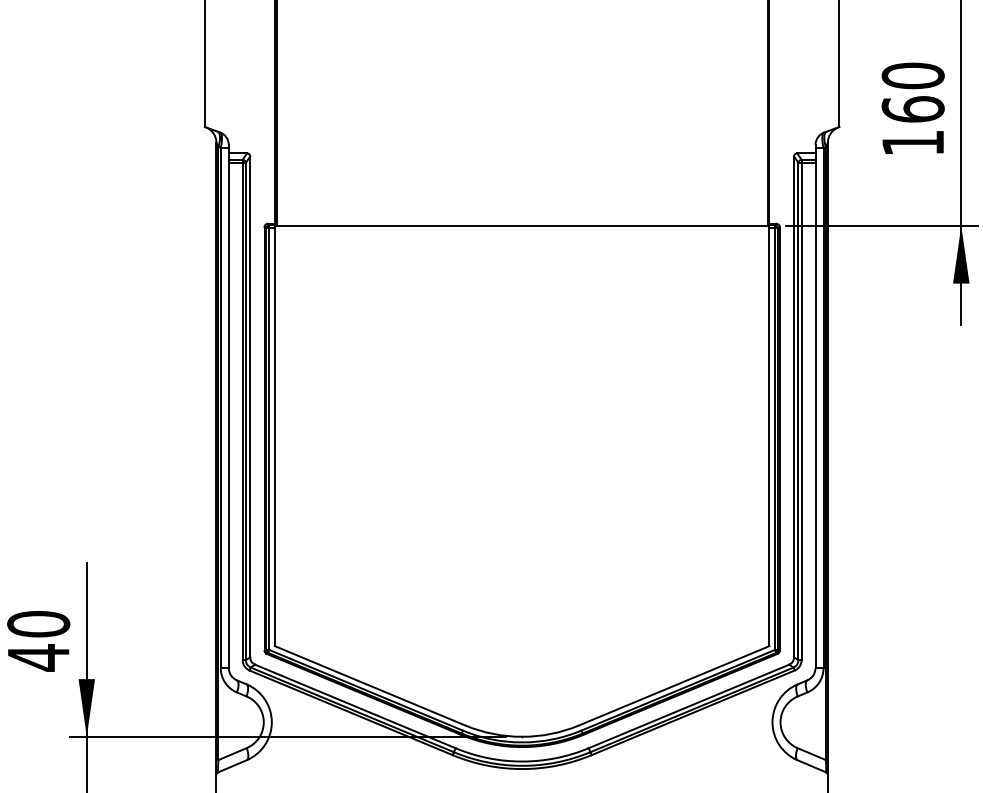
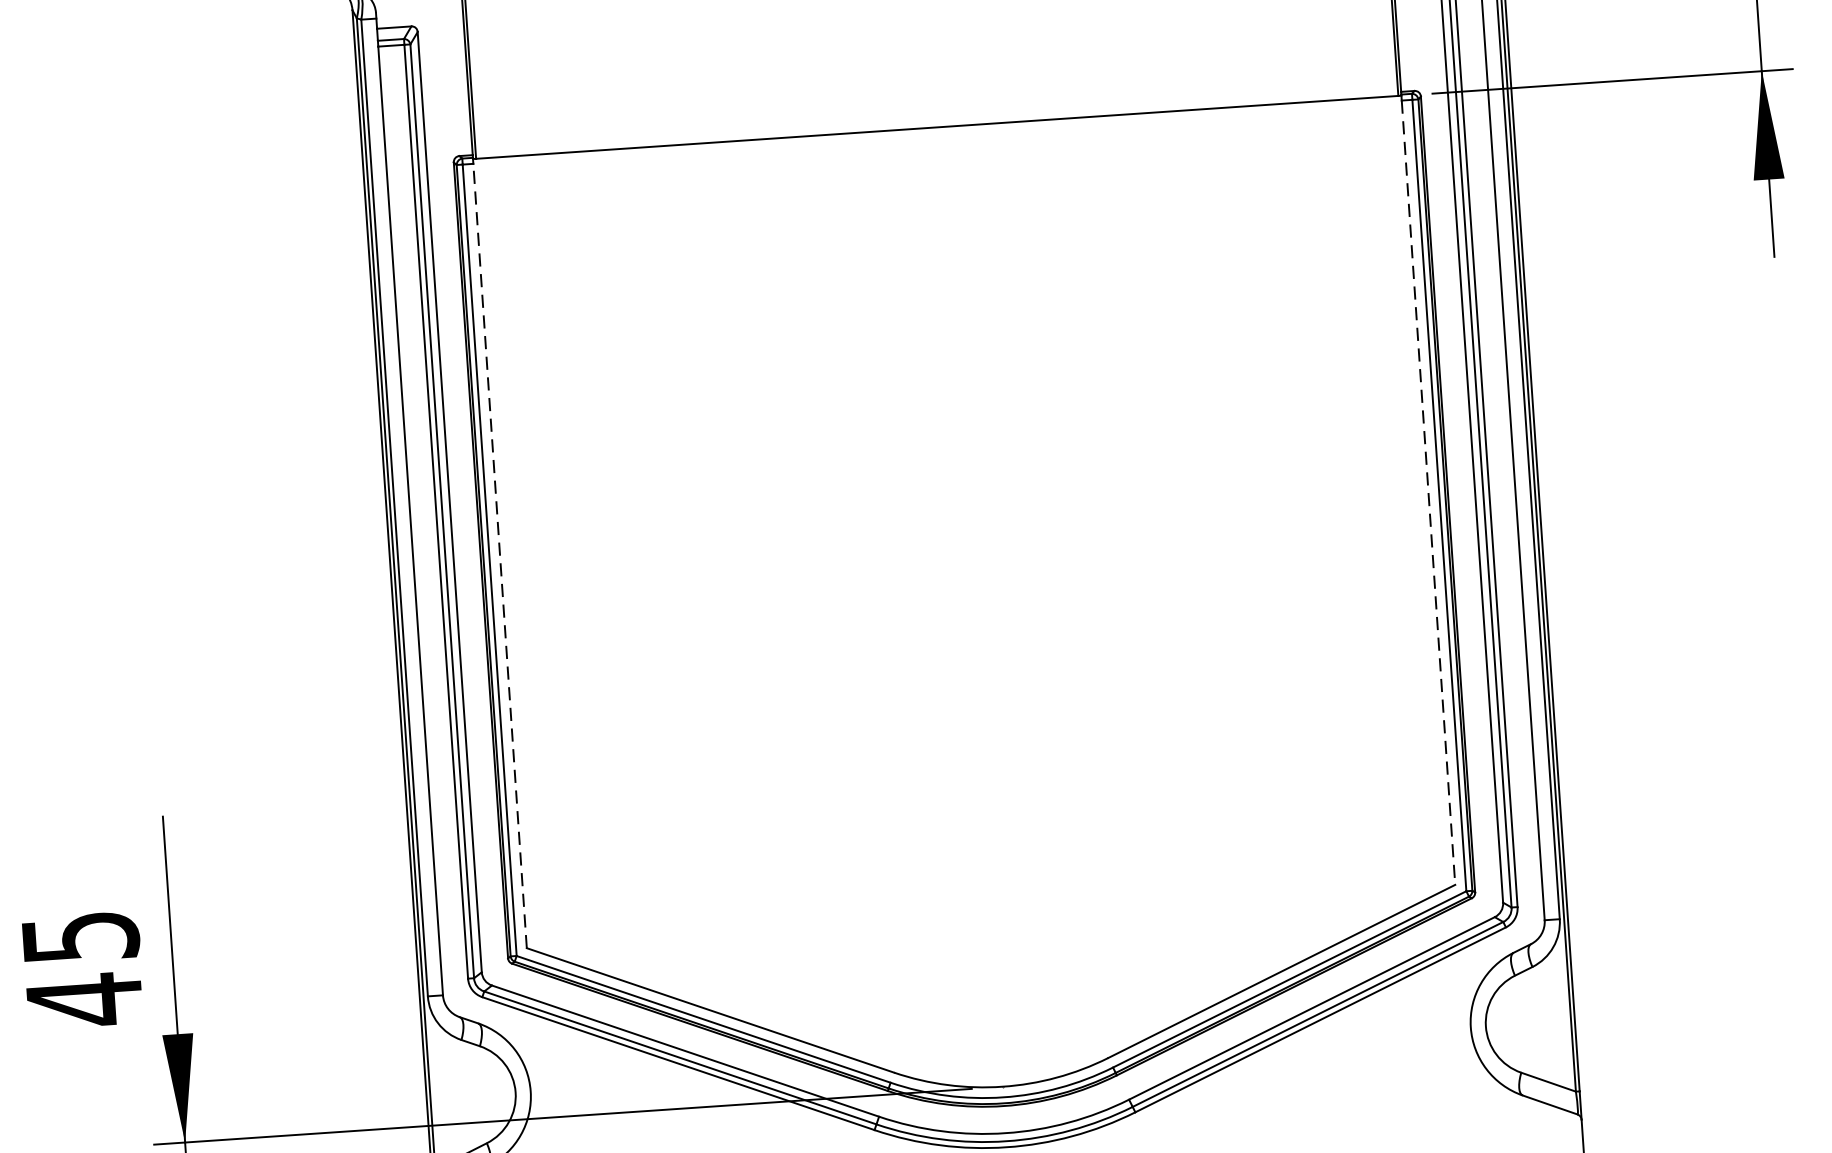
line: (274, 437) -> (499, 556), solid -> dashed
line: (769, 437) -> (1428, 493), solid -> dashed
text: (38, 624) -> (80, 937), 40 -> 45

